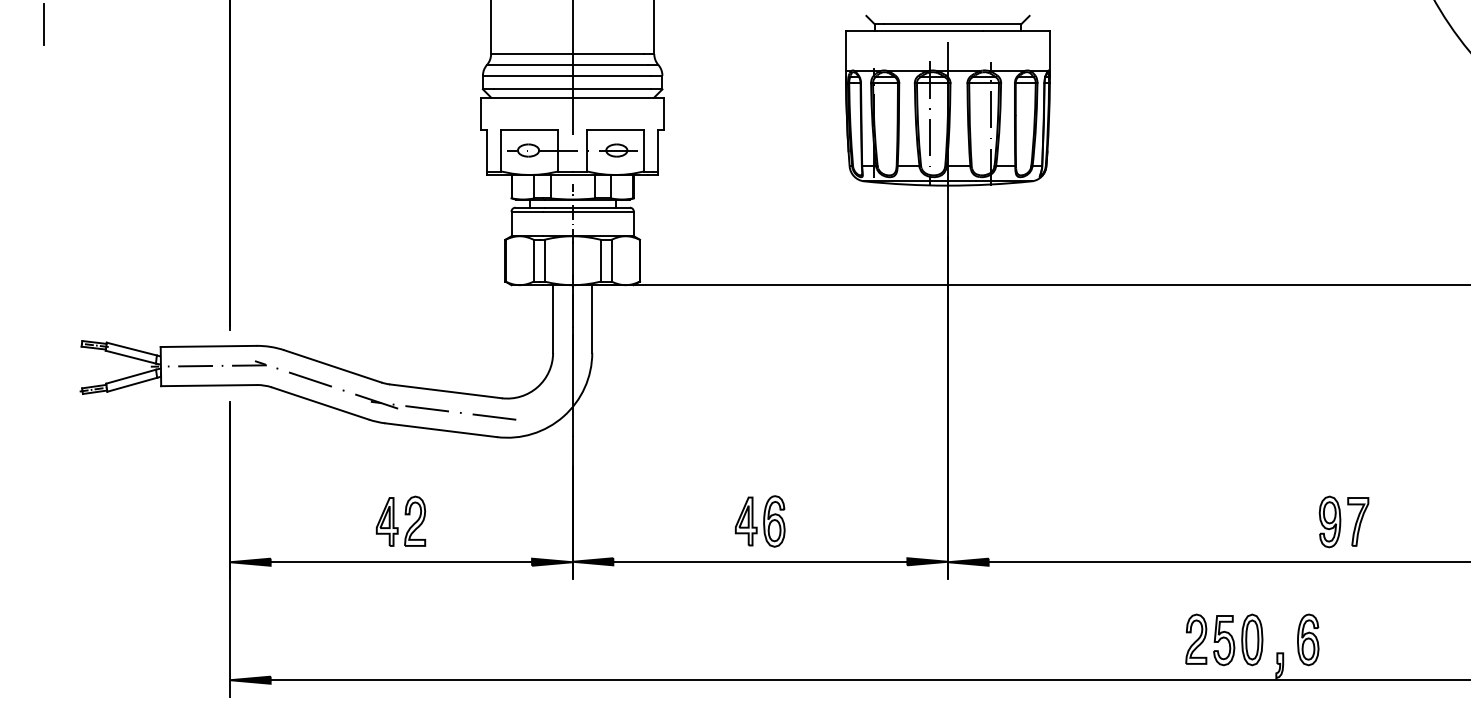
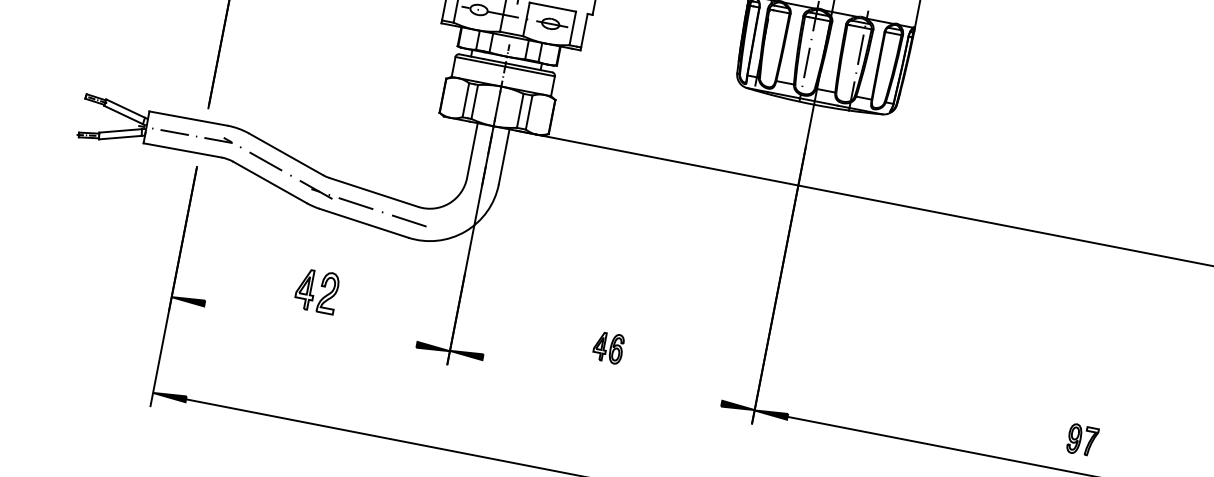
part: (759, 521) -> (608, 347), size x0.7
part: (1343, 521) -> (1082, 439), size x0.7
line: (760, 561) -> (602, 380), removed
line: (401, 562) -> (310, 324), removed

